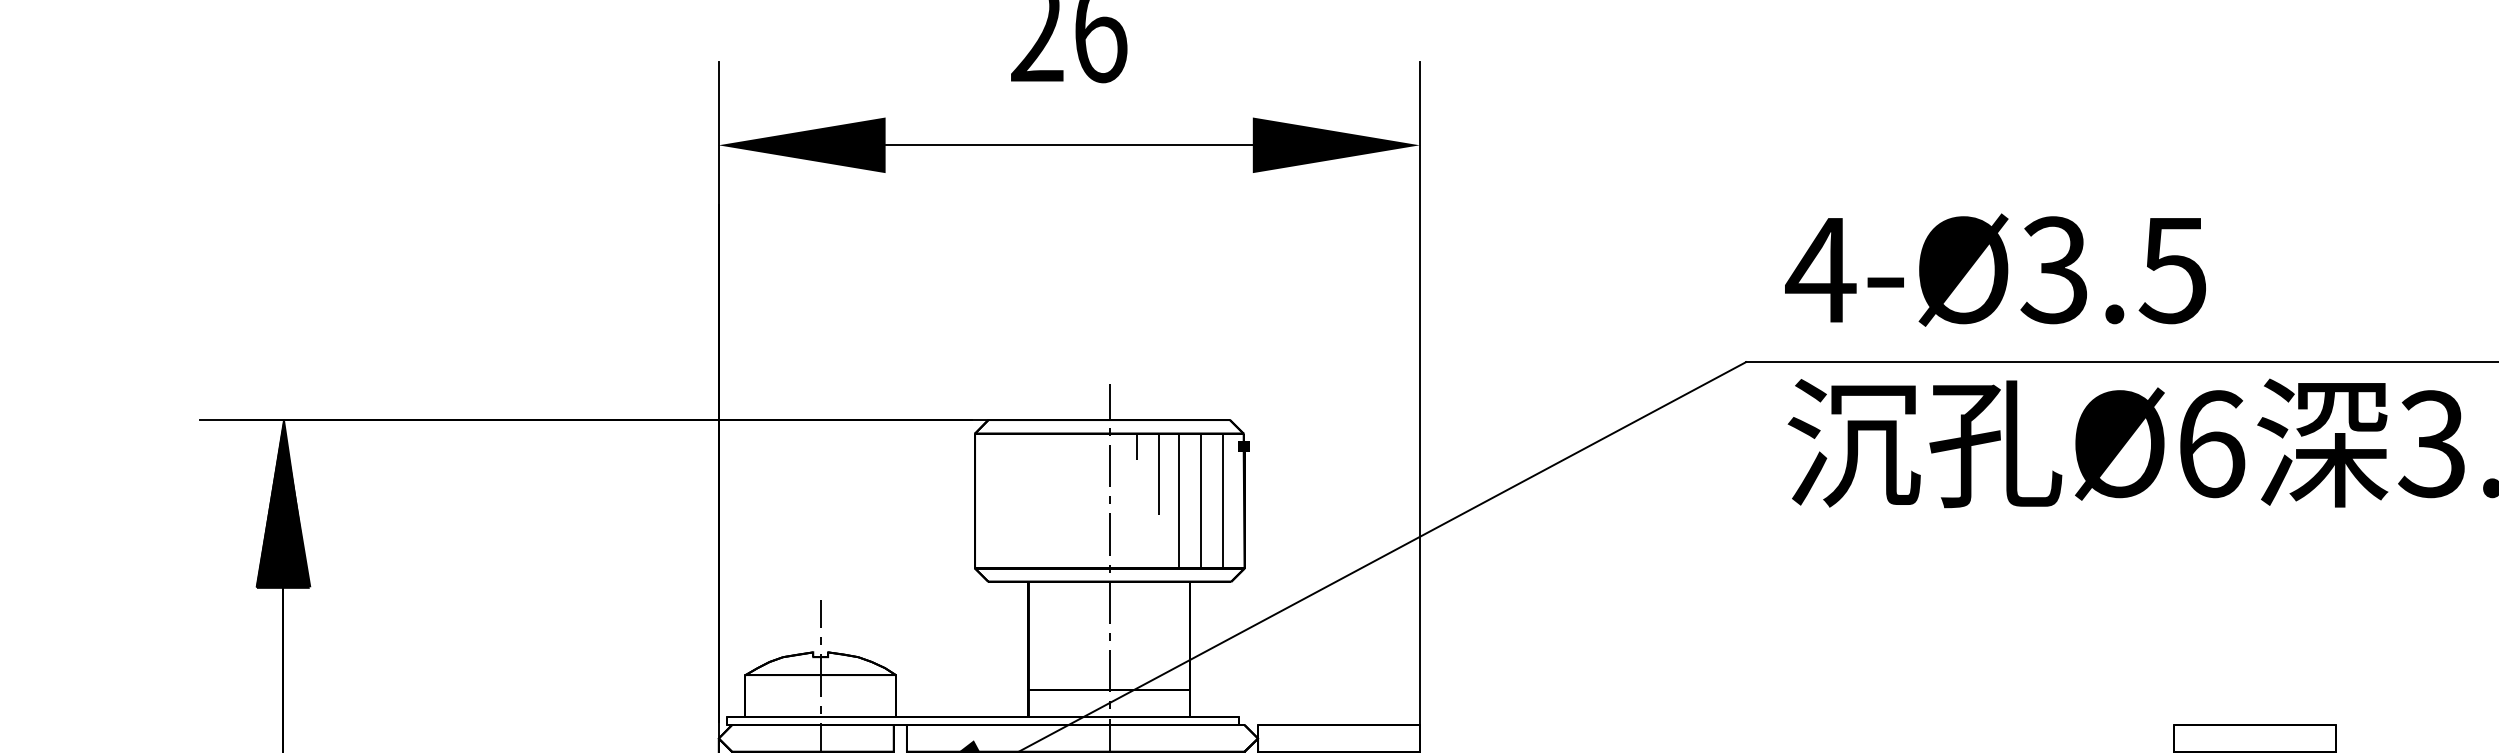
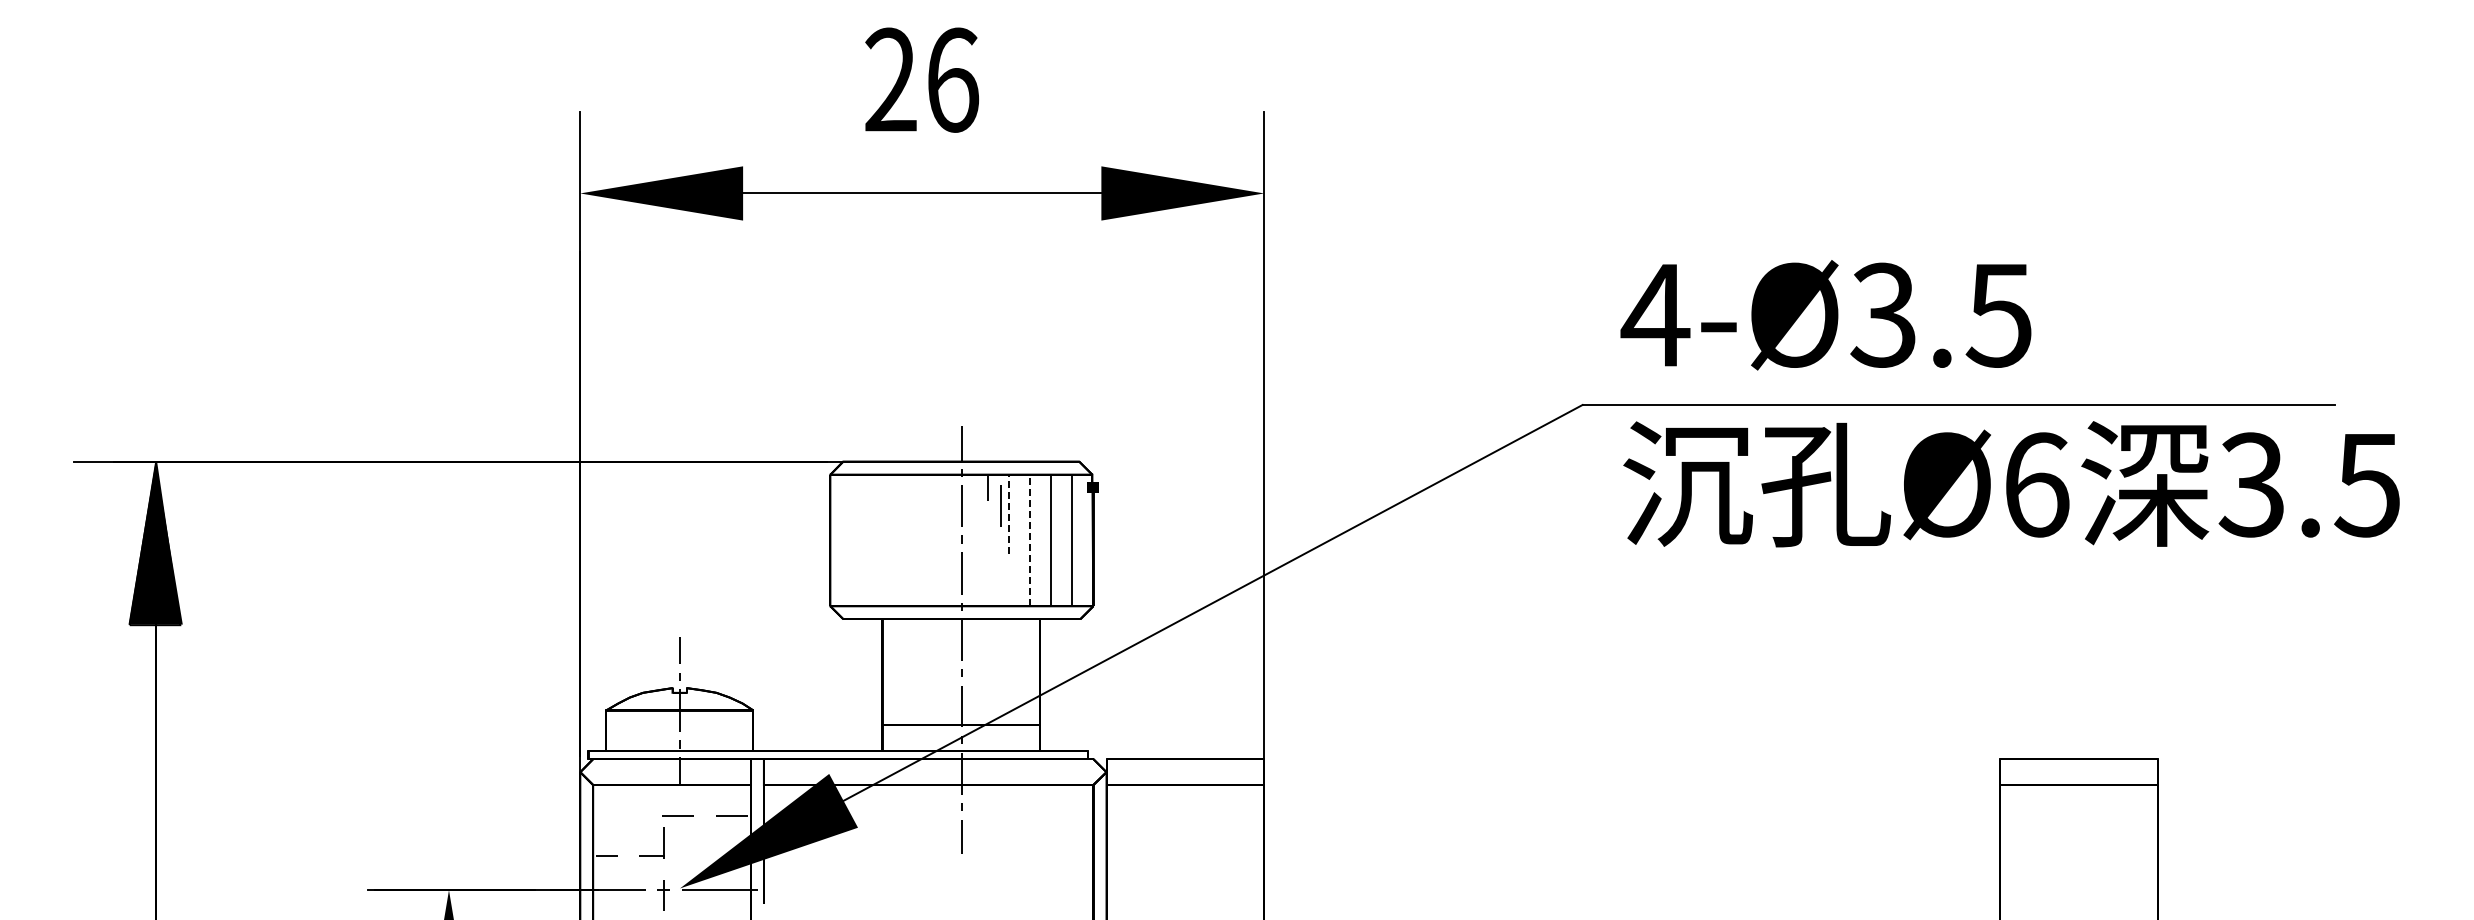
line: (1149, 465) -> (1000, 505), added
line: (1158, 474) -> (1009, 514), solid -> dashed
line: (1179, 501) -> (1029, 540), solid -> dashed

